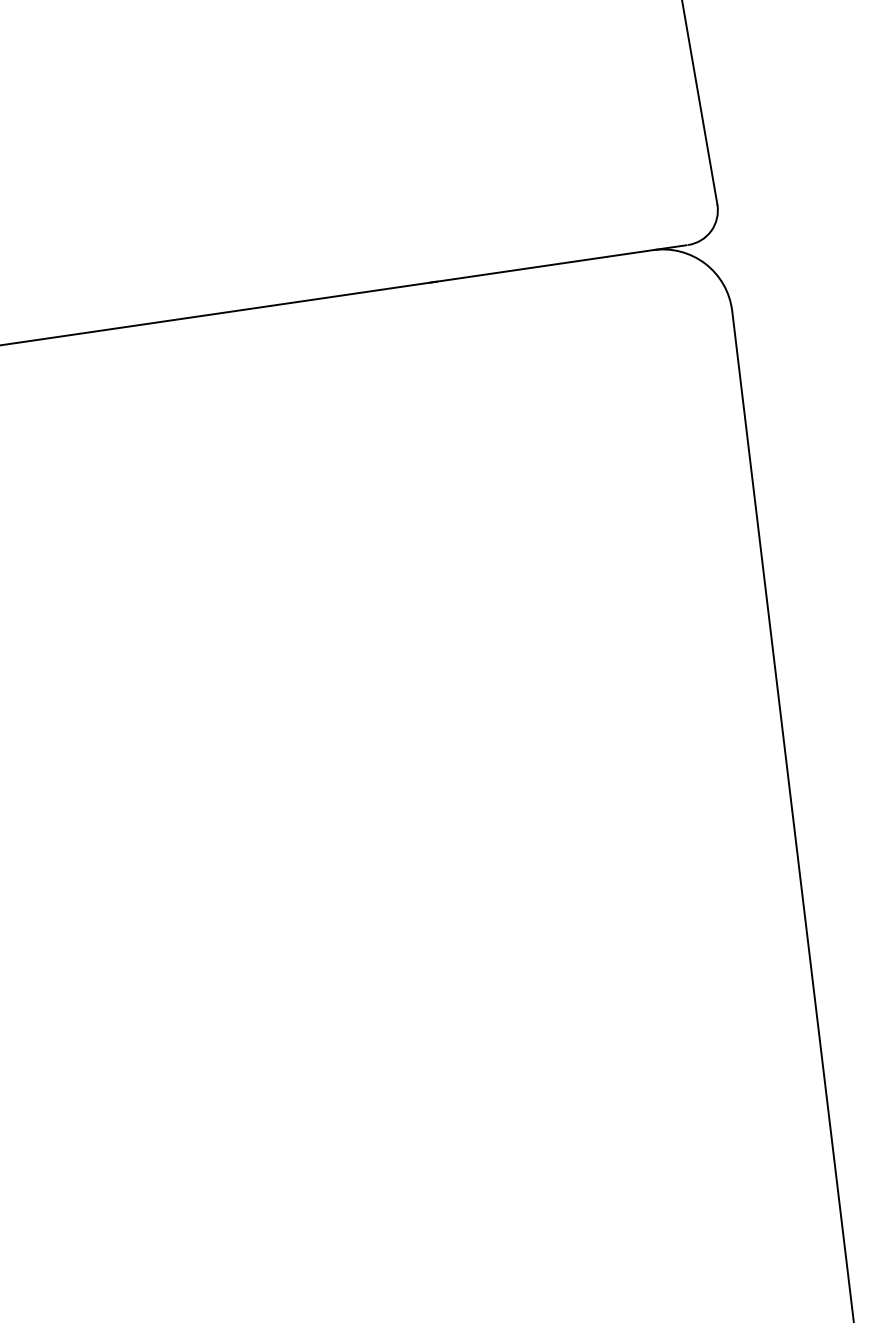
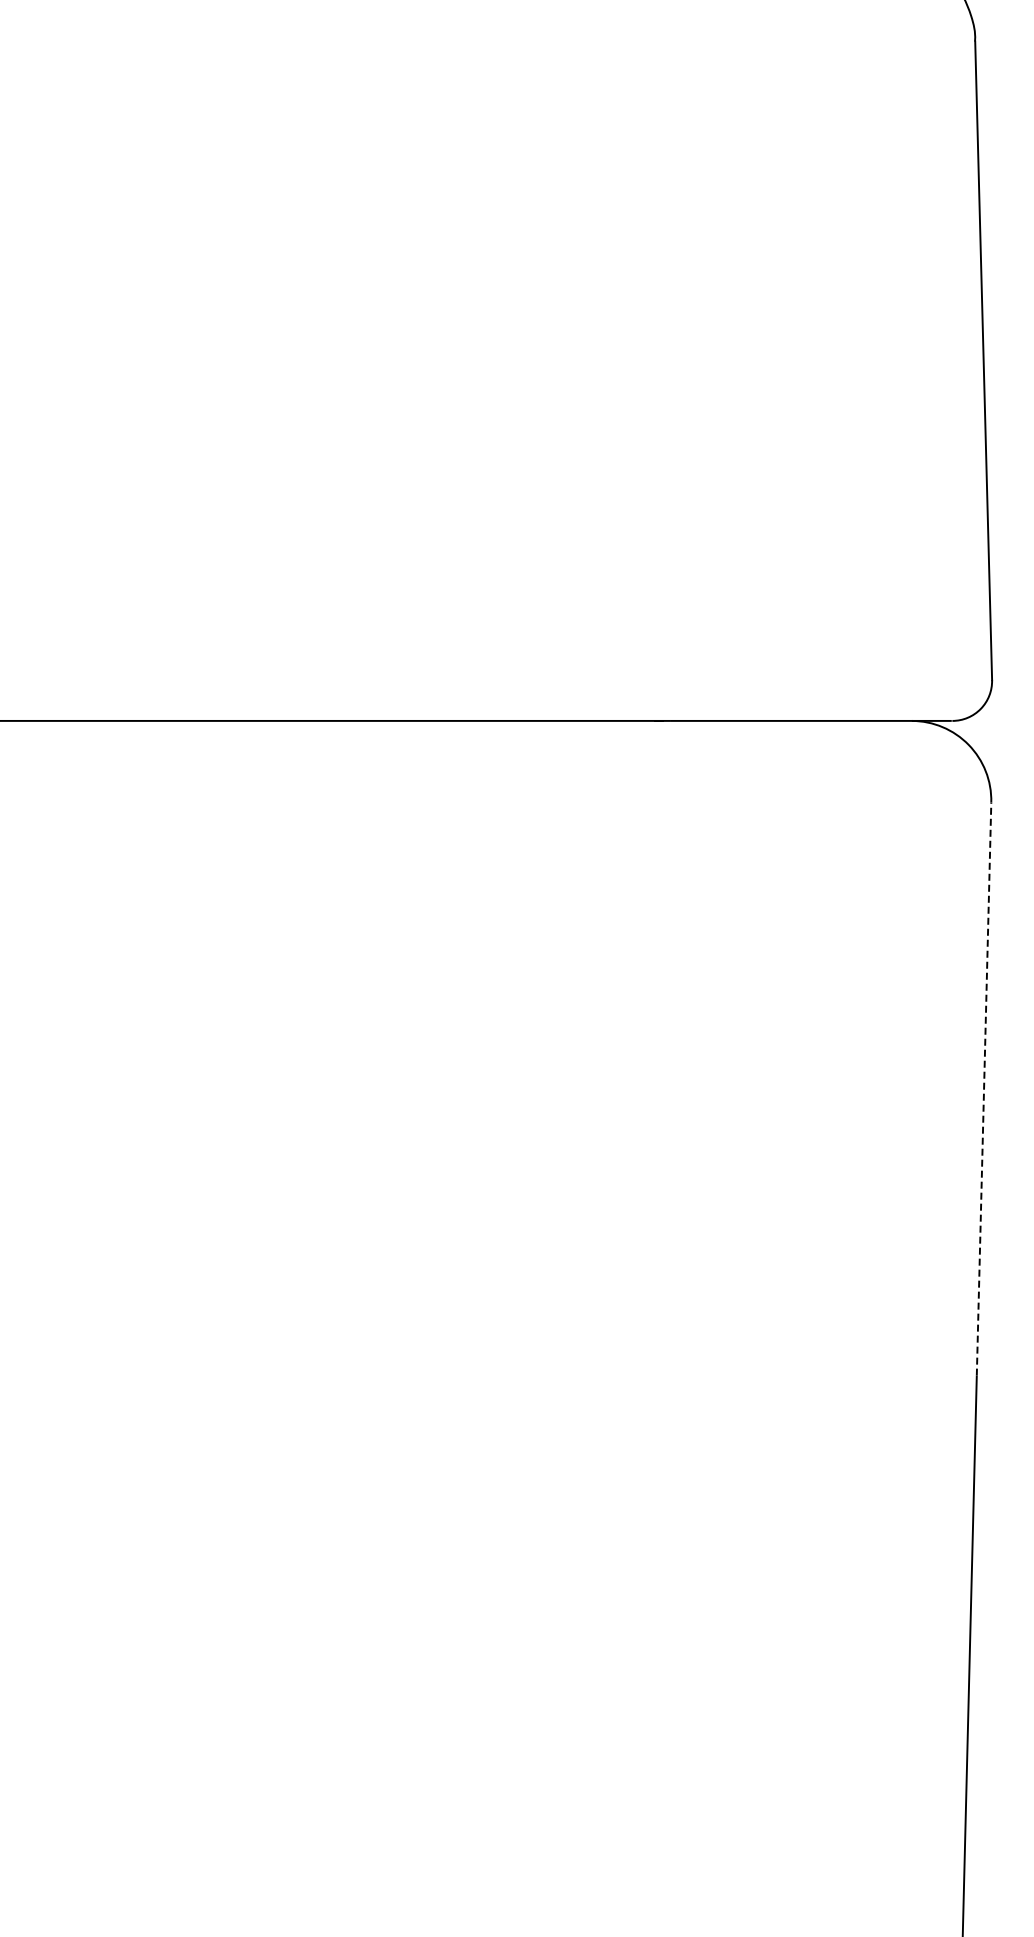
line: (762, 560) -> (984, 1089), solid -> dashed

